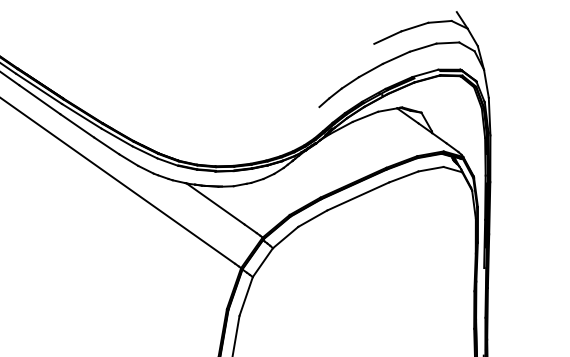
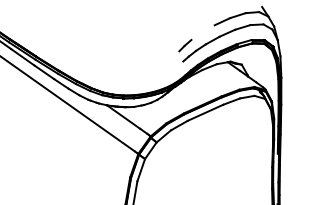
line: (323, 79) -> (185, 45), added

